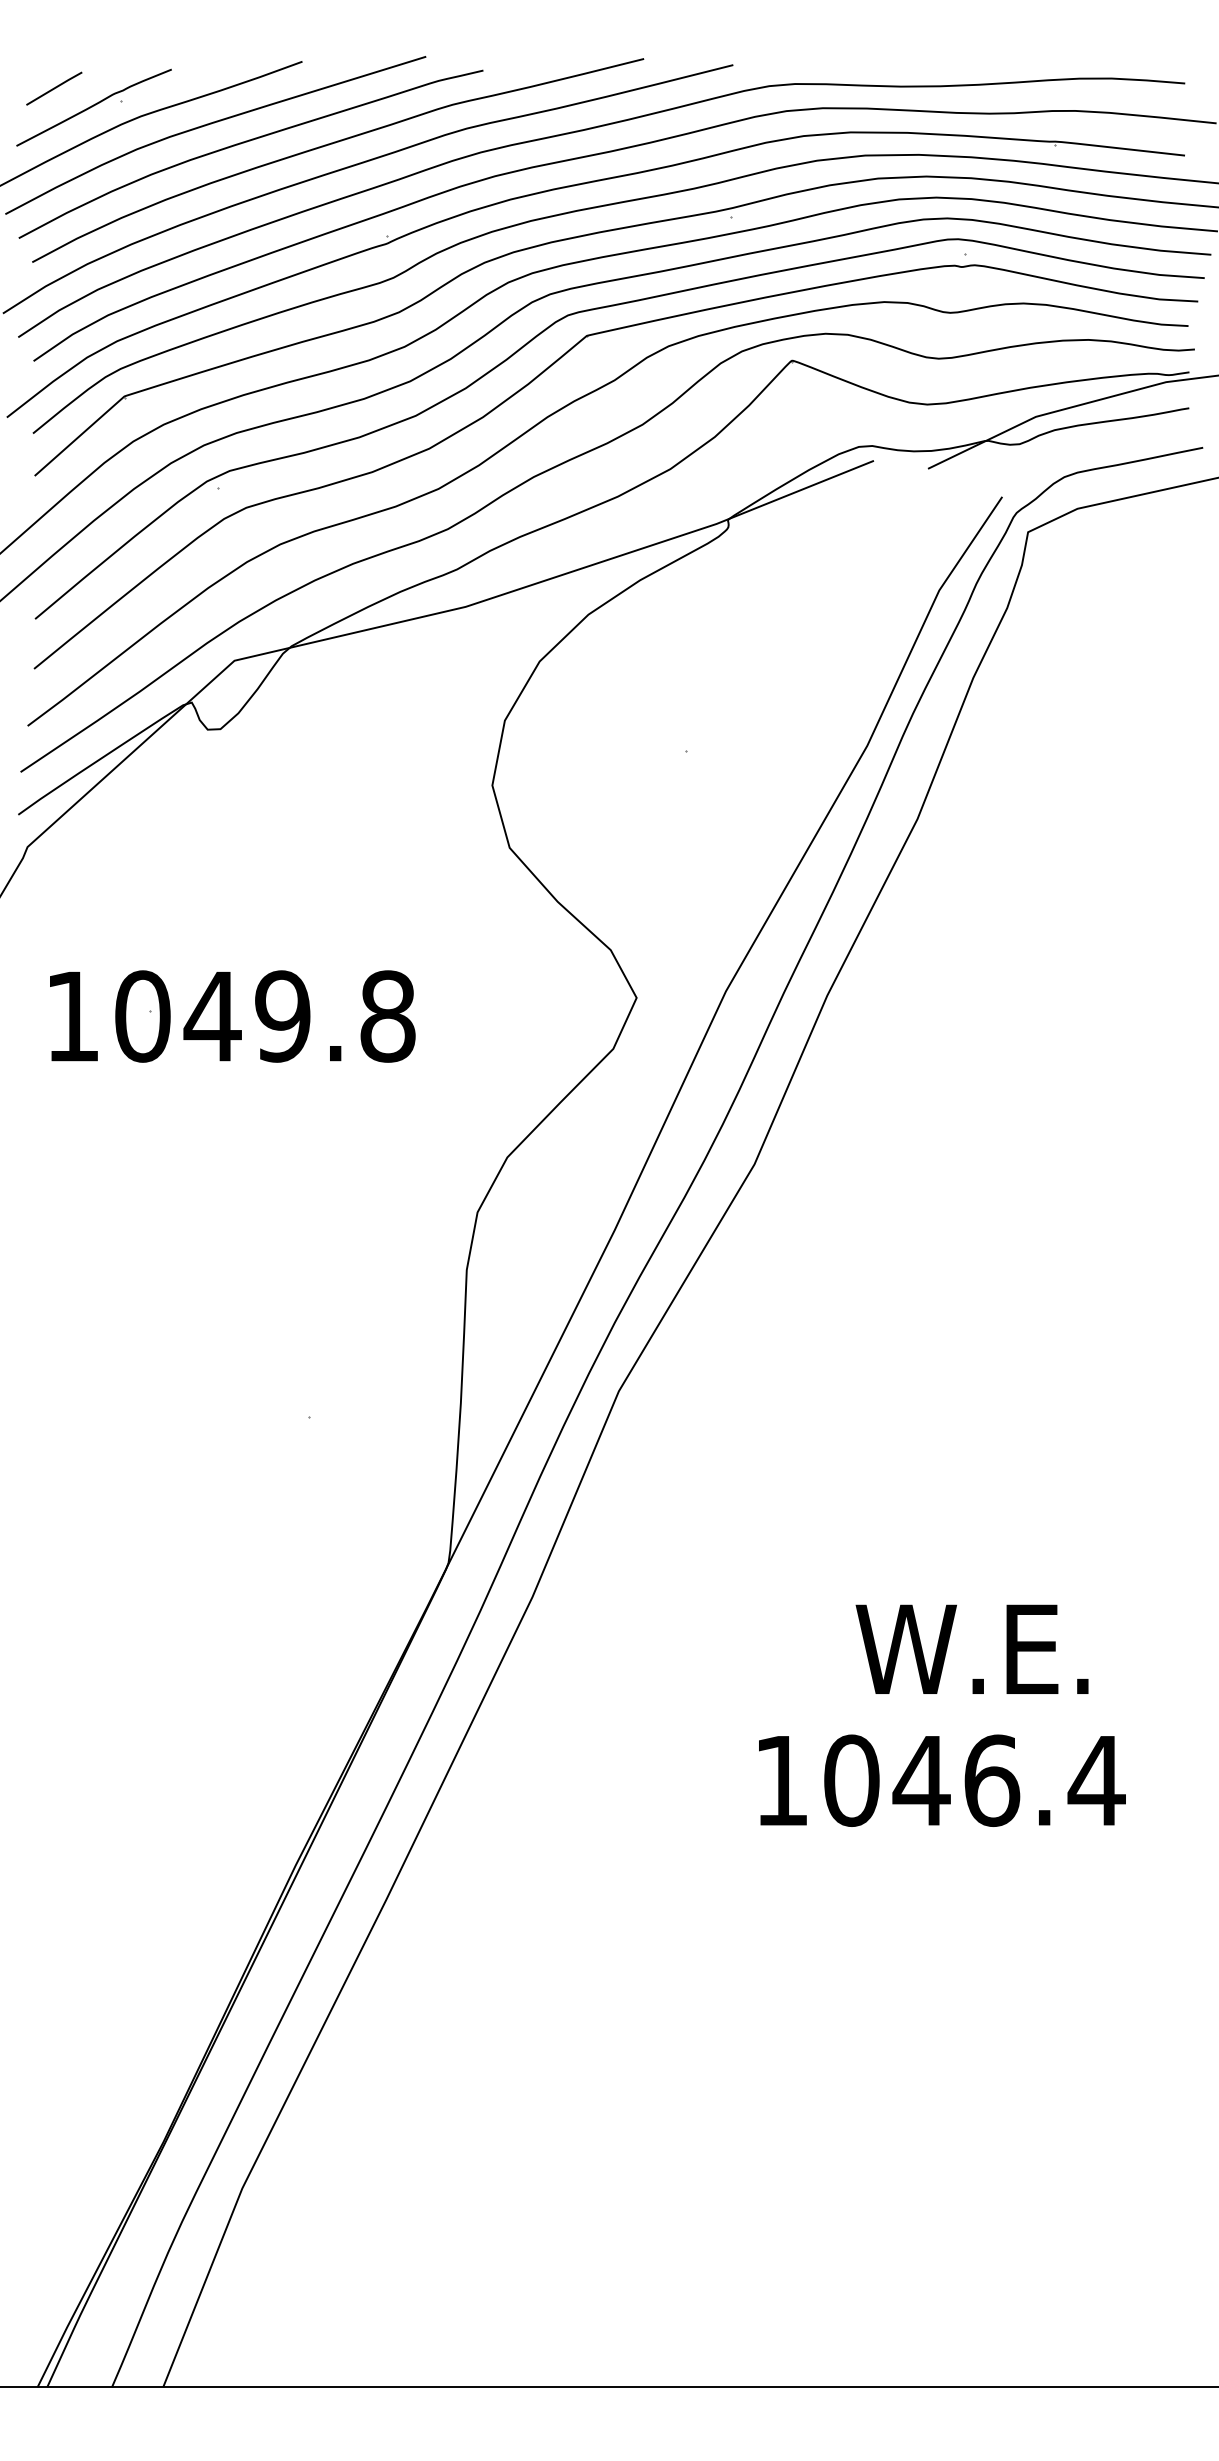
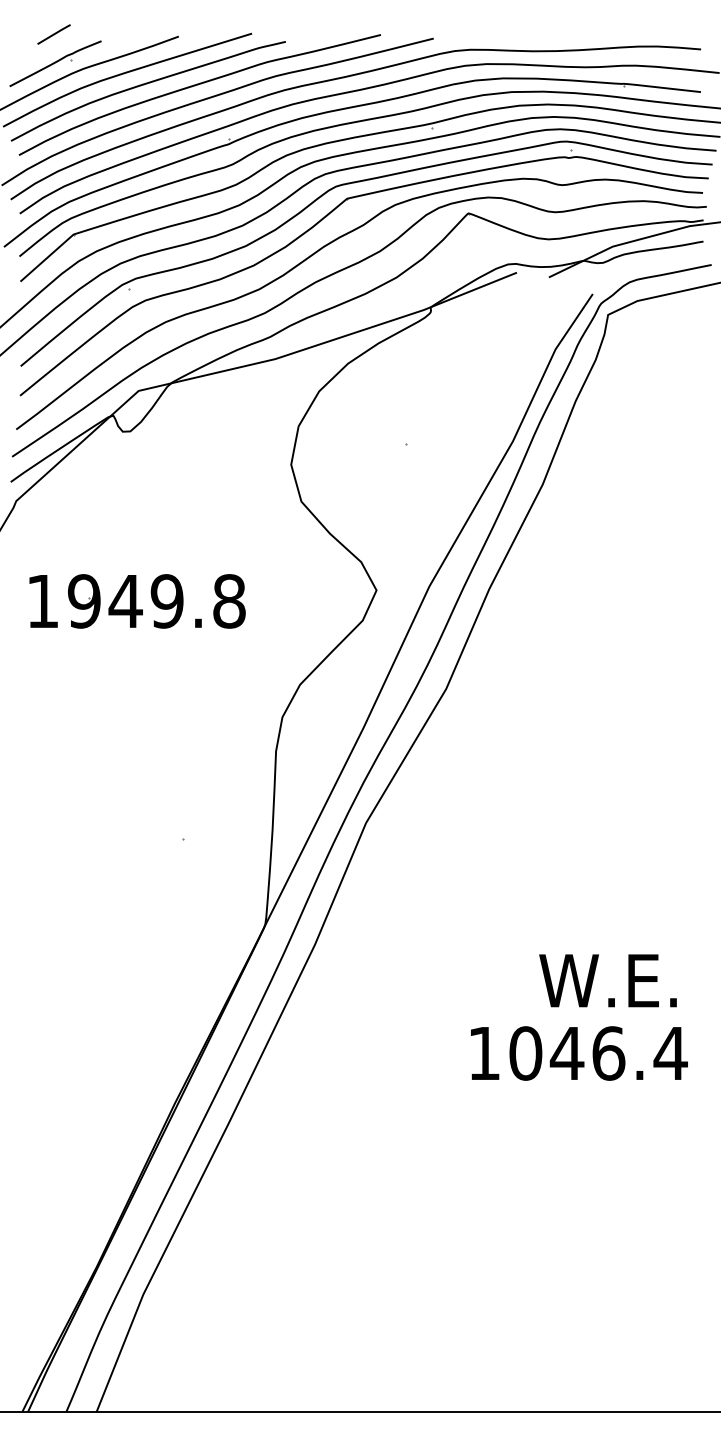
line: (53, 88) -> (53, 34), moved
text: (142, 1016) -> (84, 601), 1049.8 -> 1949.8
text: (971, 1648) -> (607, 980), moved
text: (942, 1780) -> (579, 1053), moved

